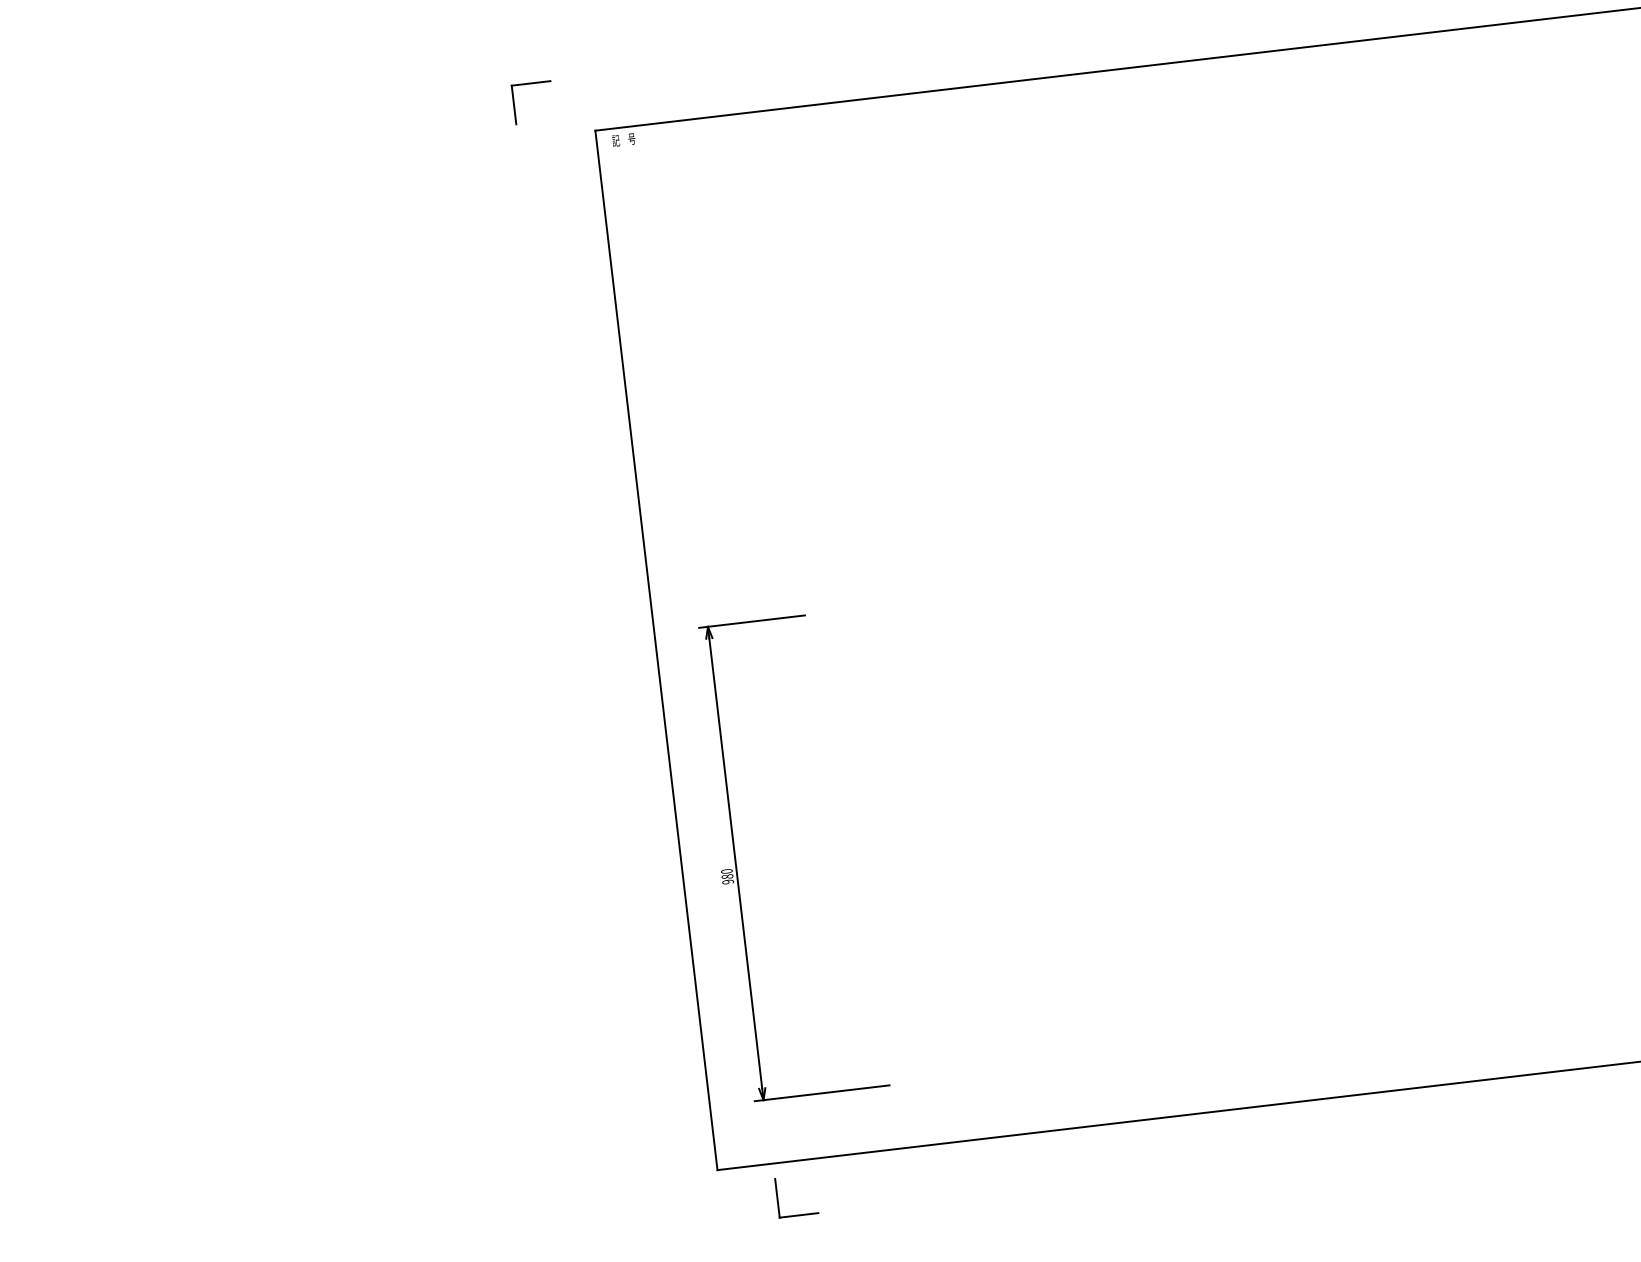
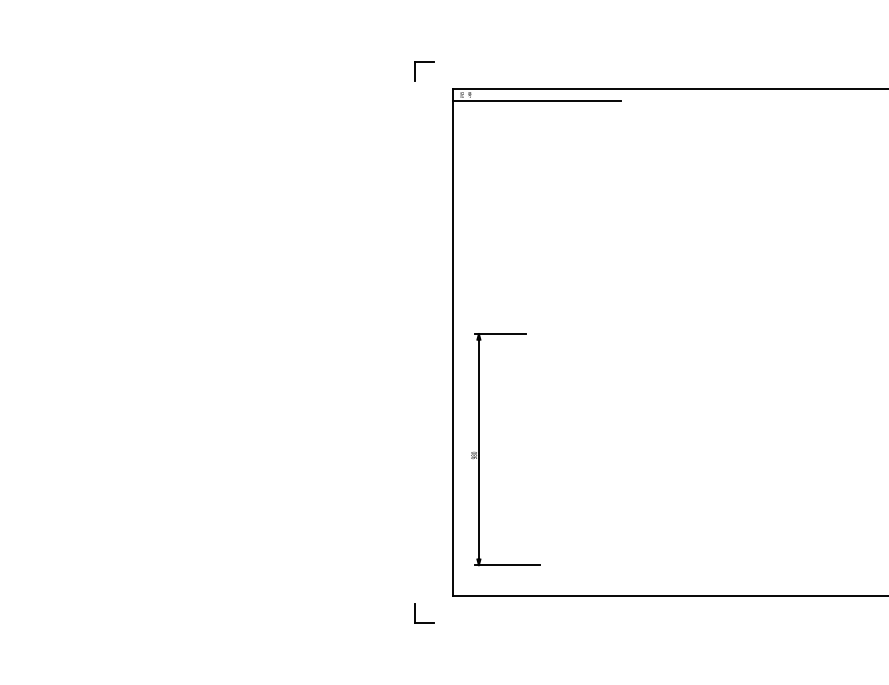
line: (770, 136) -> (536, 101), added
part: (778, 1198) -> (415, 613), moved

